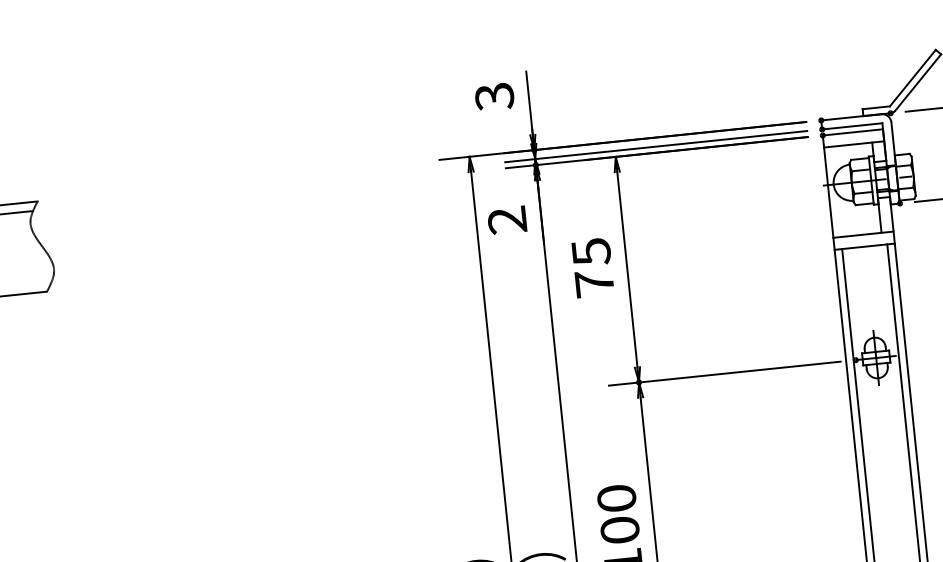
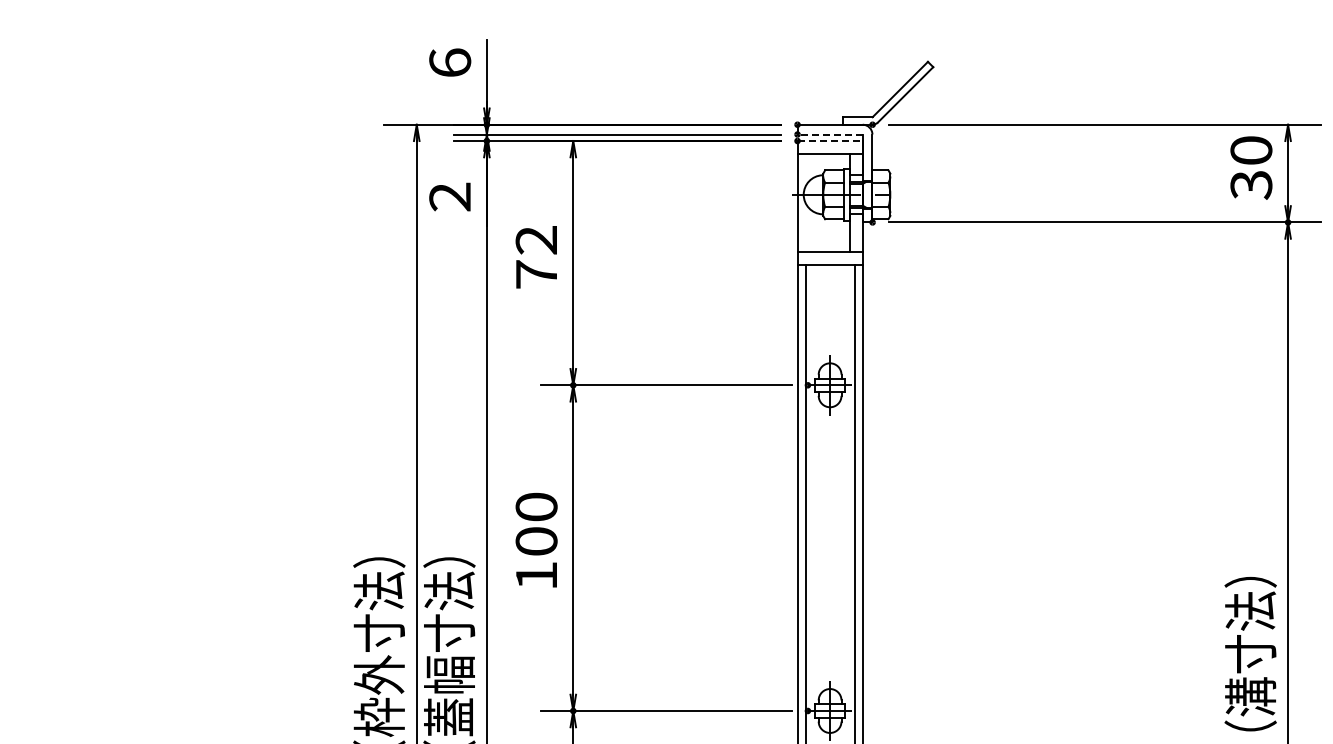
text: (494, 97) -> (450, 63), 3 -> 6
line: (852, 126) -> (830, 134), solid -> dashed
line: (853, 132) -> (830, 141), solid -> dashed
text: (591, 252) -> (536, 240), 75 -> 72

